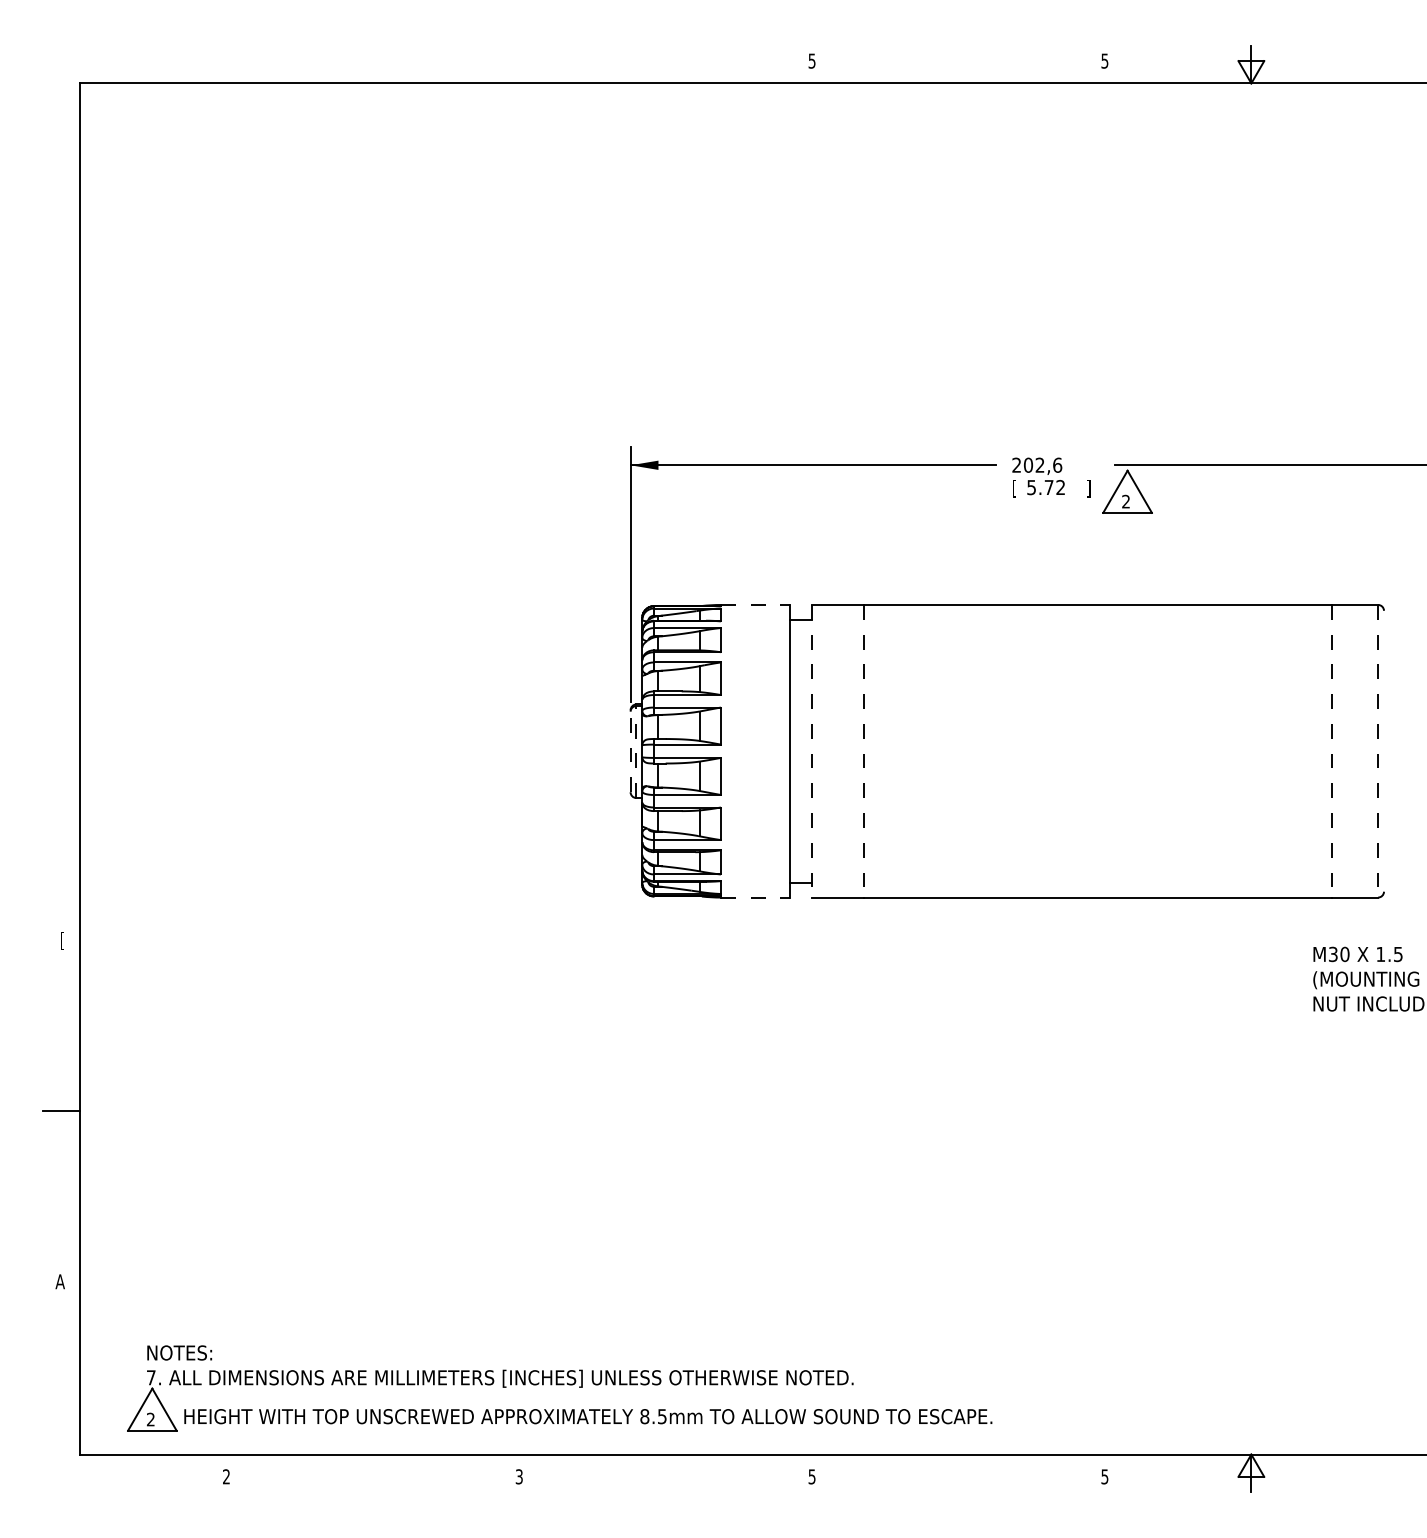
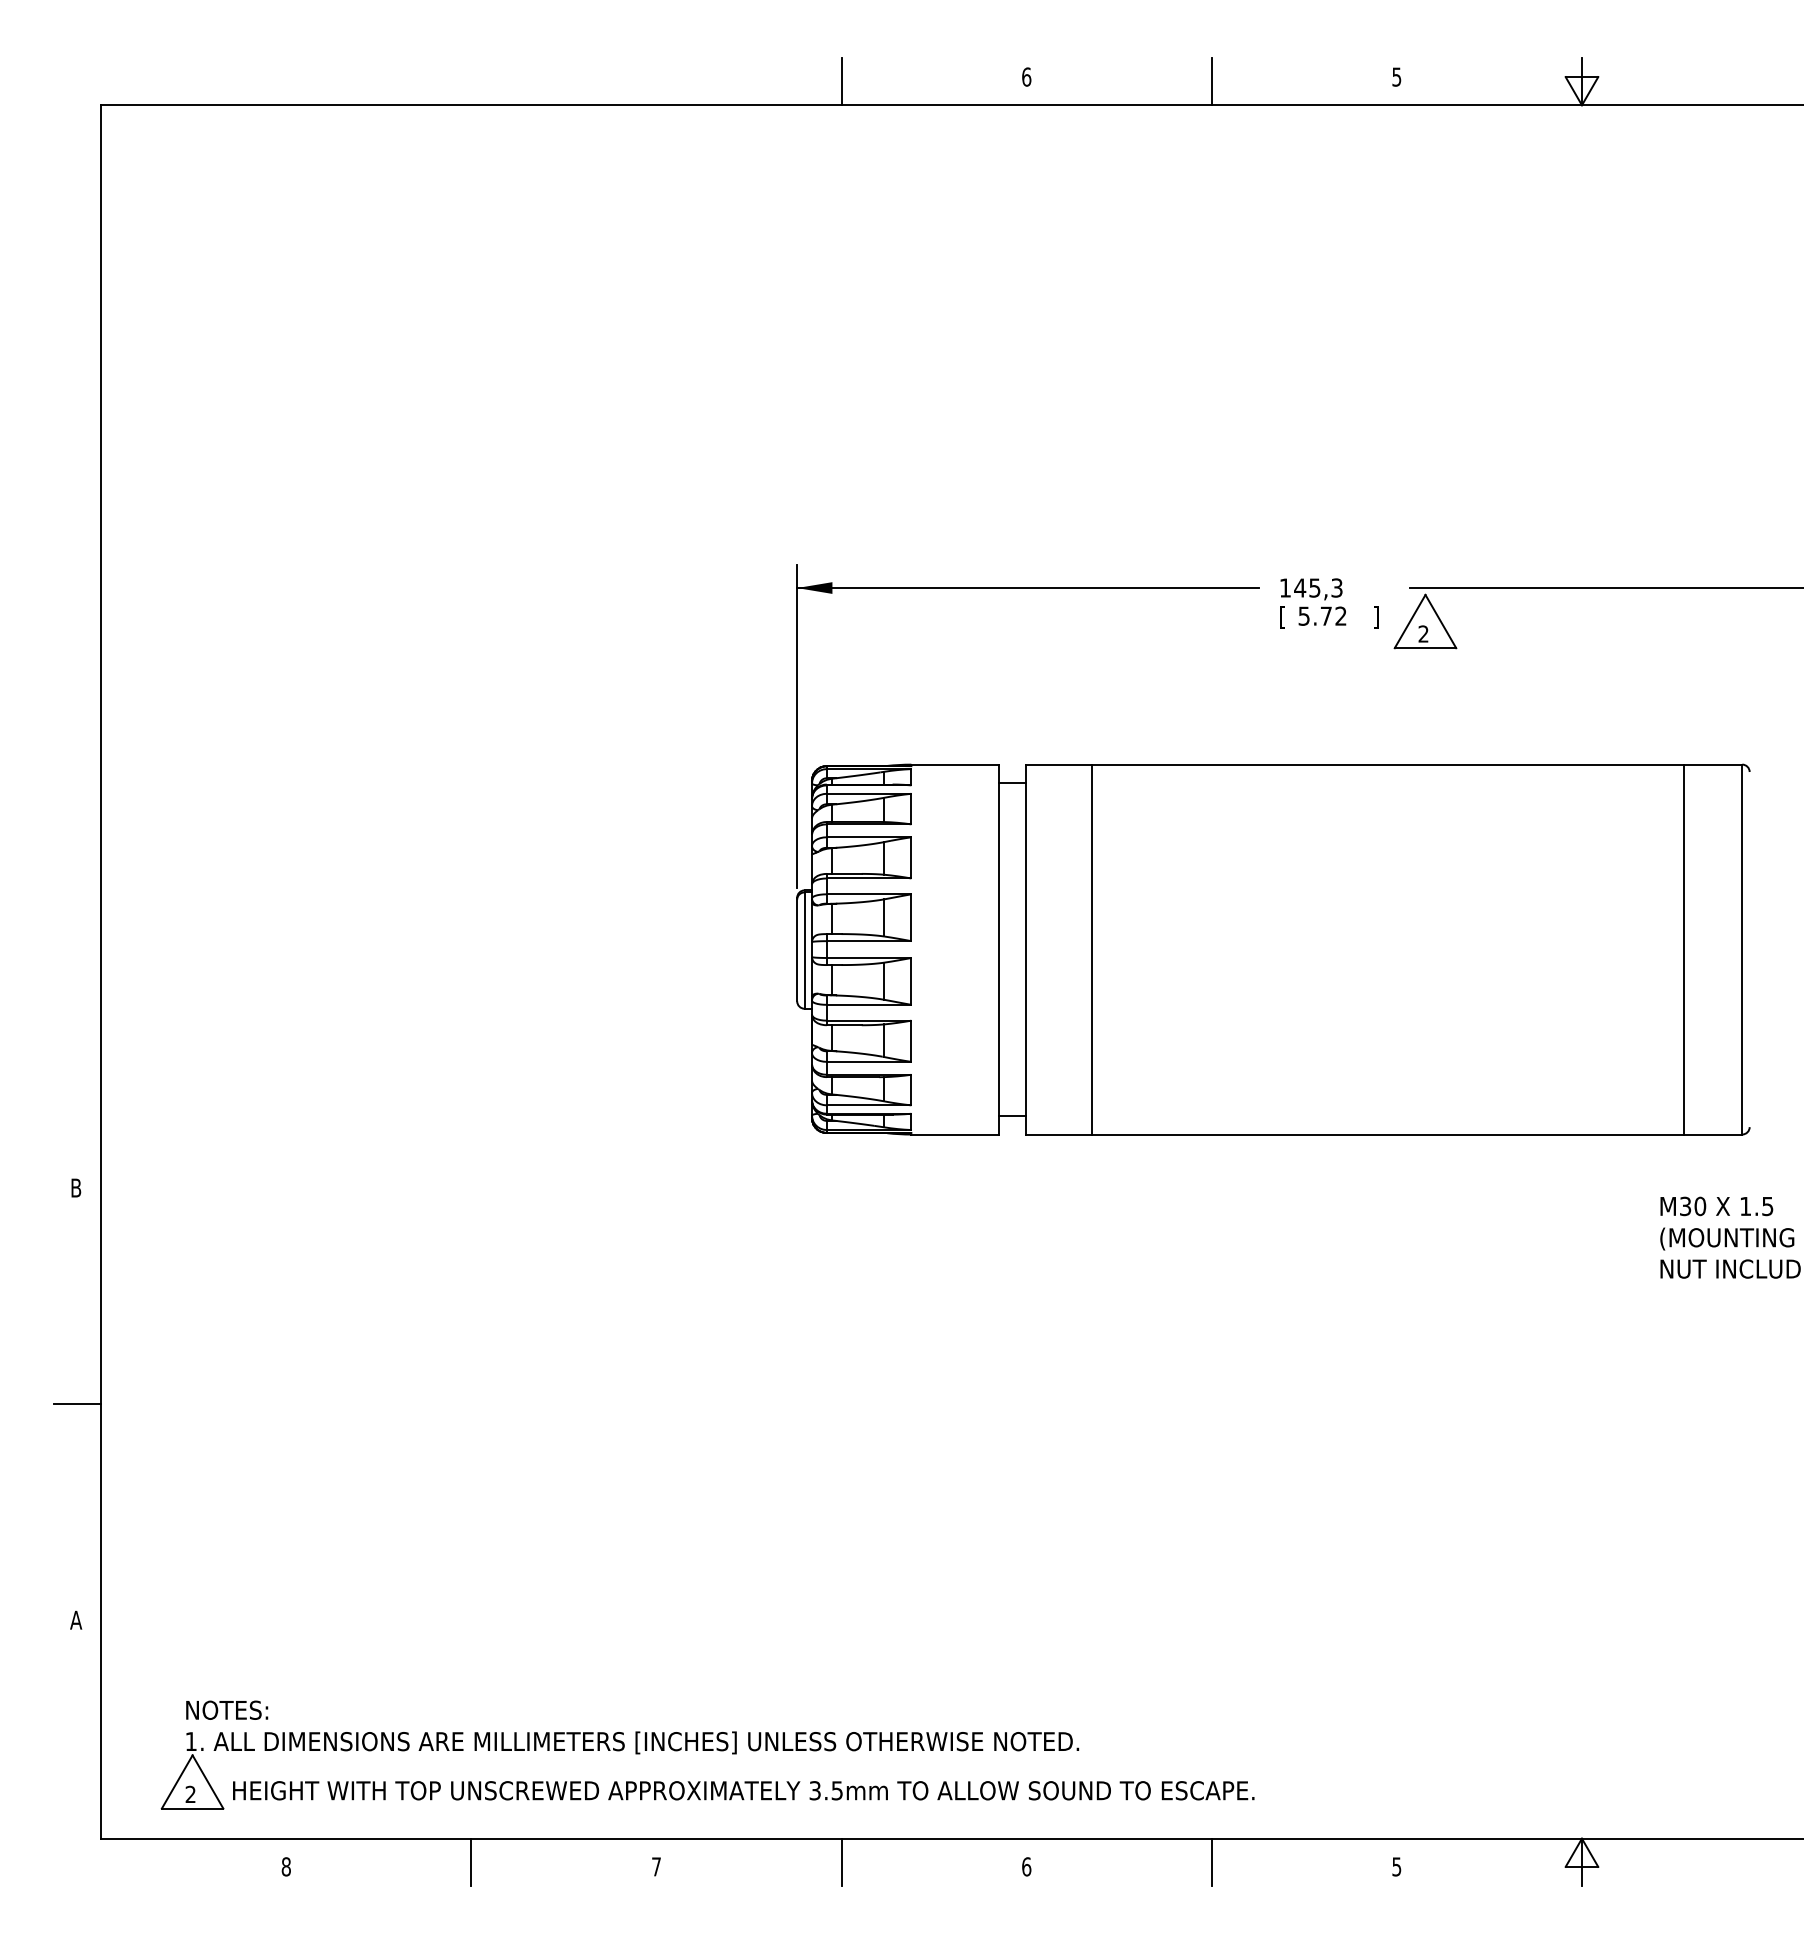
text: (811, 60) -> (1026, 76), 5 -> 6
line: (665, 64) -> (841, 81), added
line: (958, 64) -> (1211, 81), added
text: (1036, 464) -> (1310, 587), 202,6 -> 145,3
line: (755, 604) -> (955, 764), dashed -> solid
line: (630, 751) -> (797, 949), dashed -> solid
line: (636, 751) -> (804, 950), dashed -> solid
line: (811, 751) -> (1026, 949), dashed -> solid
line: (864, 751) -> (1092, 949), dashed -> solid
line: (1331, 751) -> (1683, 949), dashed -> solid
line: (1378, 751) -> (1742, 949), dashed -> solid
line: (755, 897) -> (955, 1134), dashed -> solid
text: (60, 941) -> (76, 1189), [ -> B
text: (150, 1377) -> (190, 1741), 7. -> 1.
text: (644, 1416) -> (814, 1790), 8.5mm -> 3.5mm
line: (372, 1472) -> (471, 1861), added
line: (665, 1472) -> (841, 1861), added
line: (958, 1472) -> (1211, 1861), added
text: (225, 1476) -> (285, 1866), 2 -> 8
text: (519, 1476) -> (656, 1866), 3 -> 7
text: (811, 1476) -> (1026, 1866), 5 -> 6

